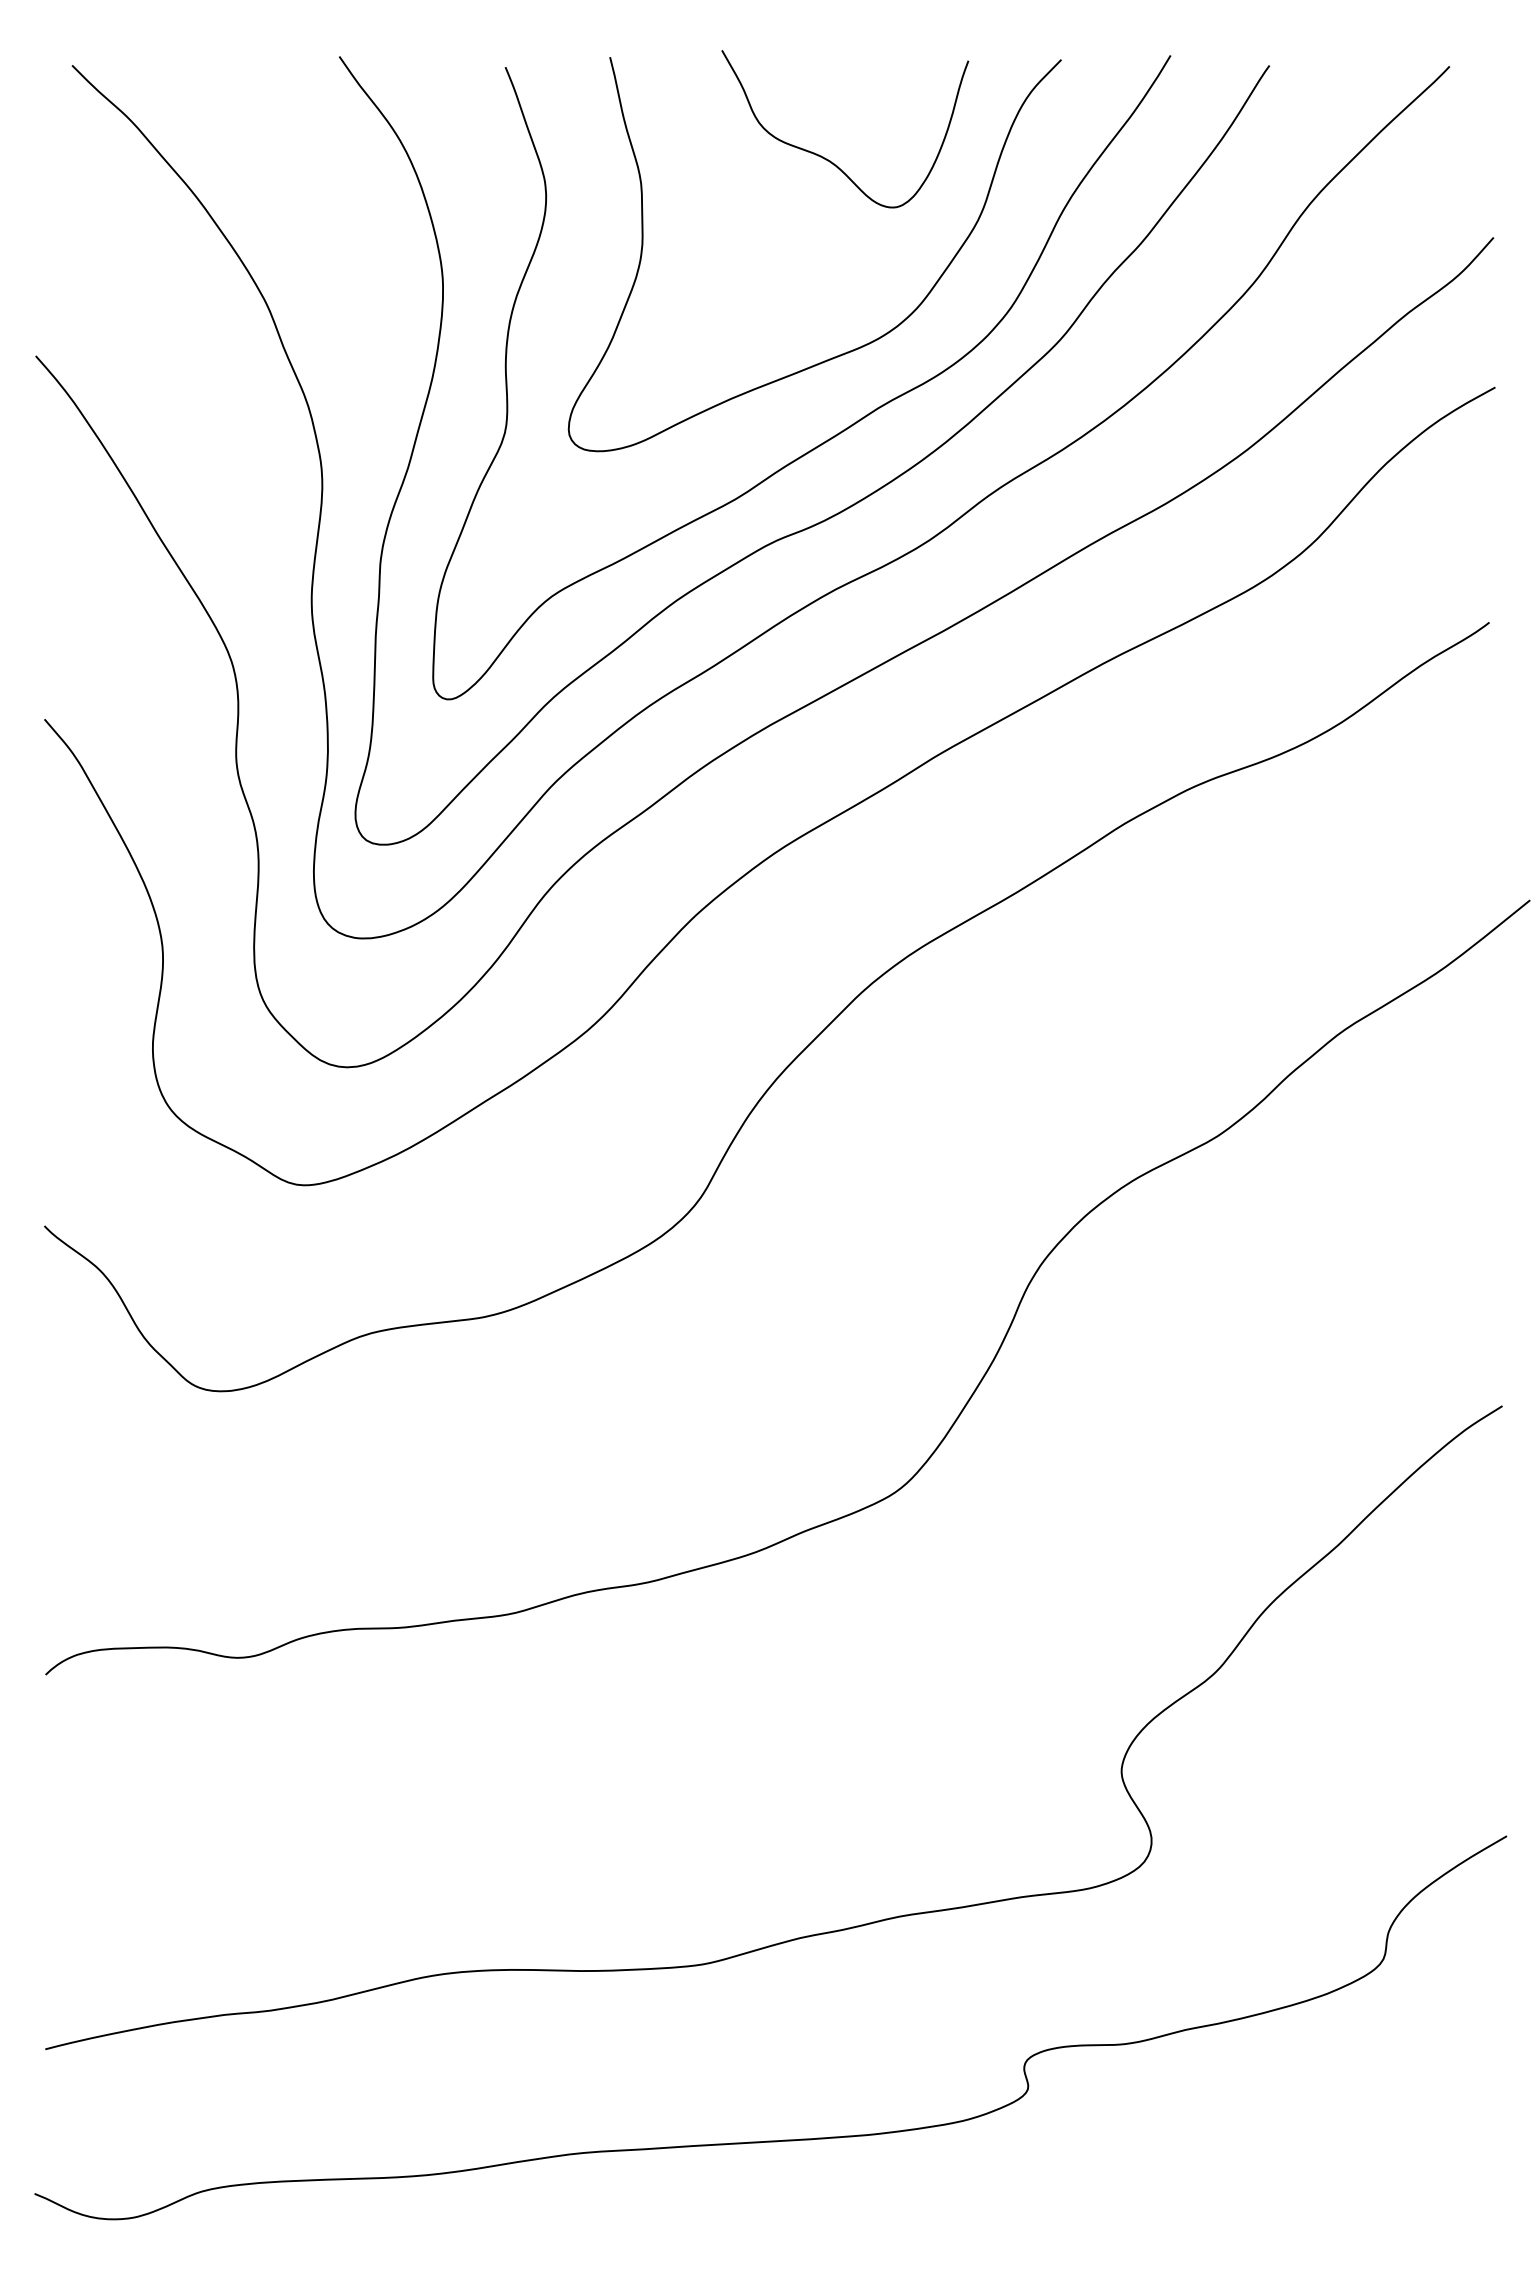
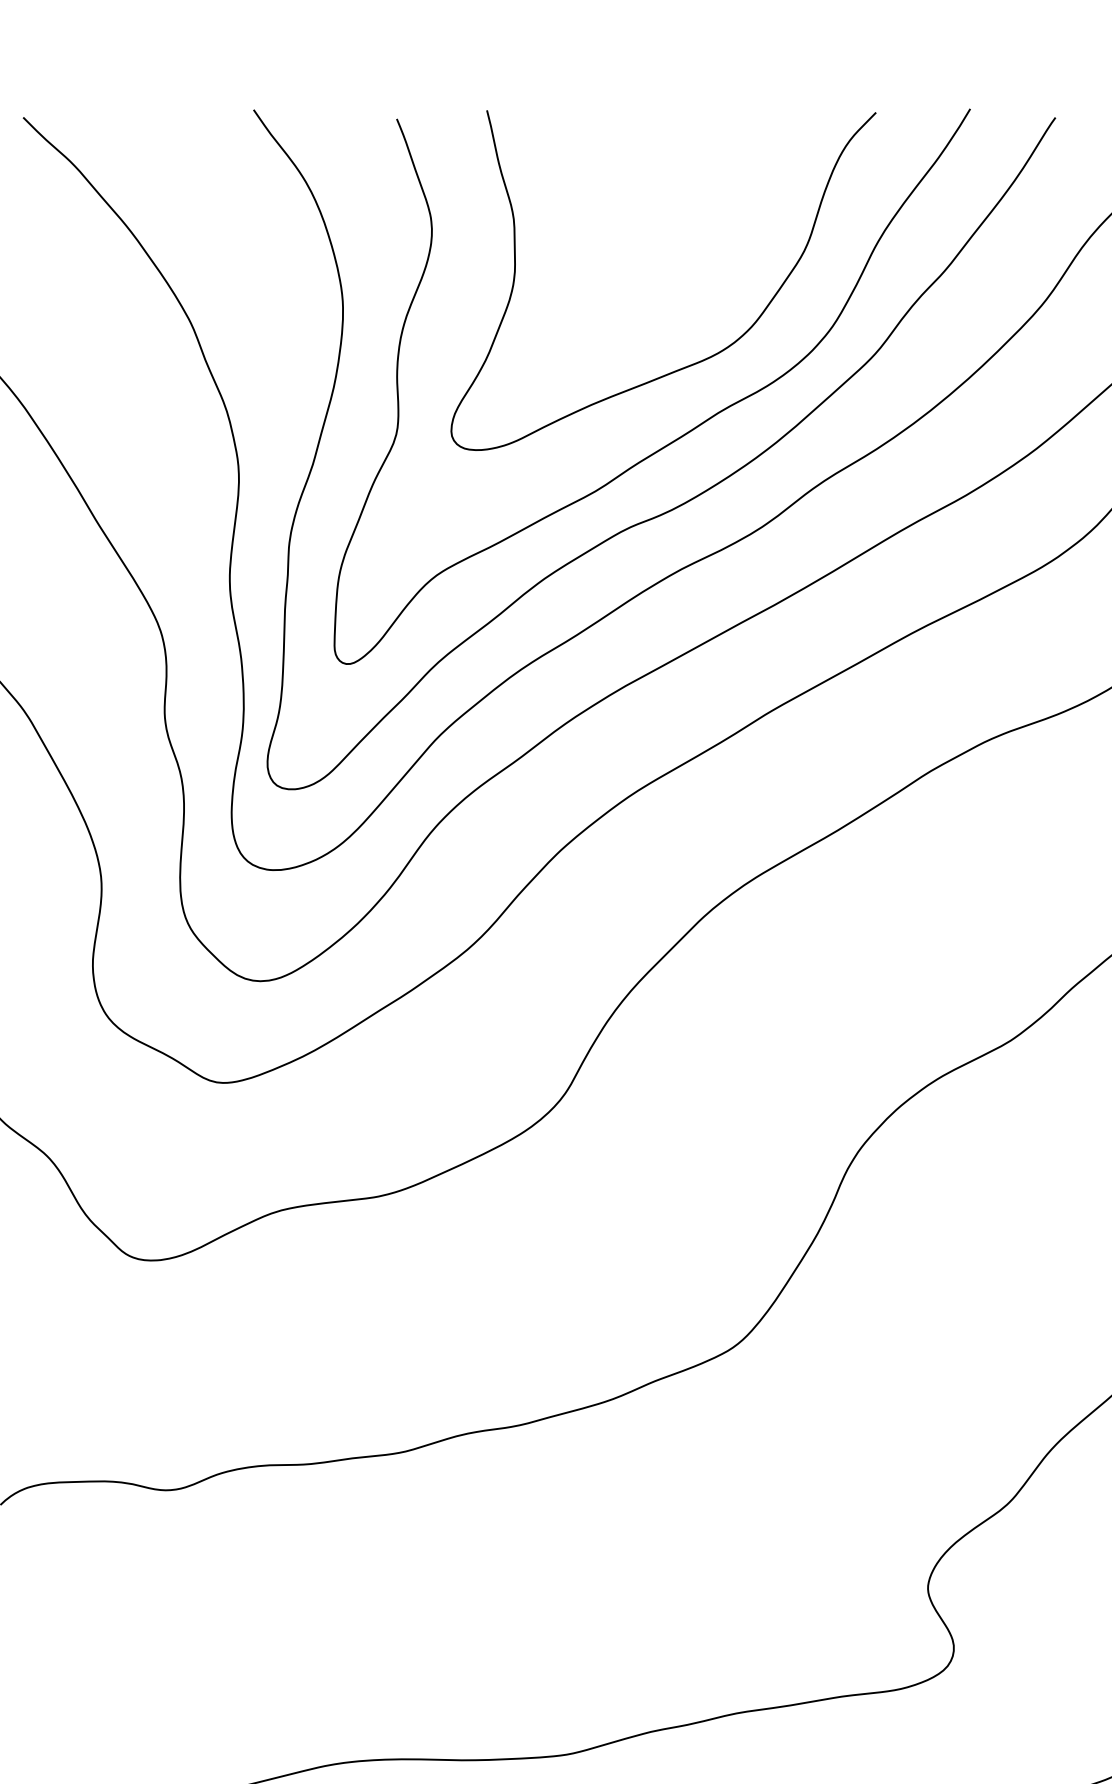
curve: (825, 157) -> (672, 196), removed

